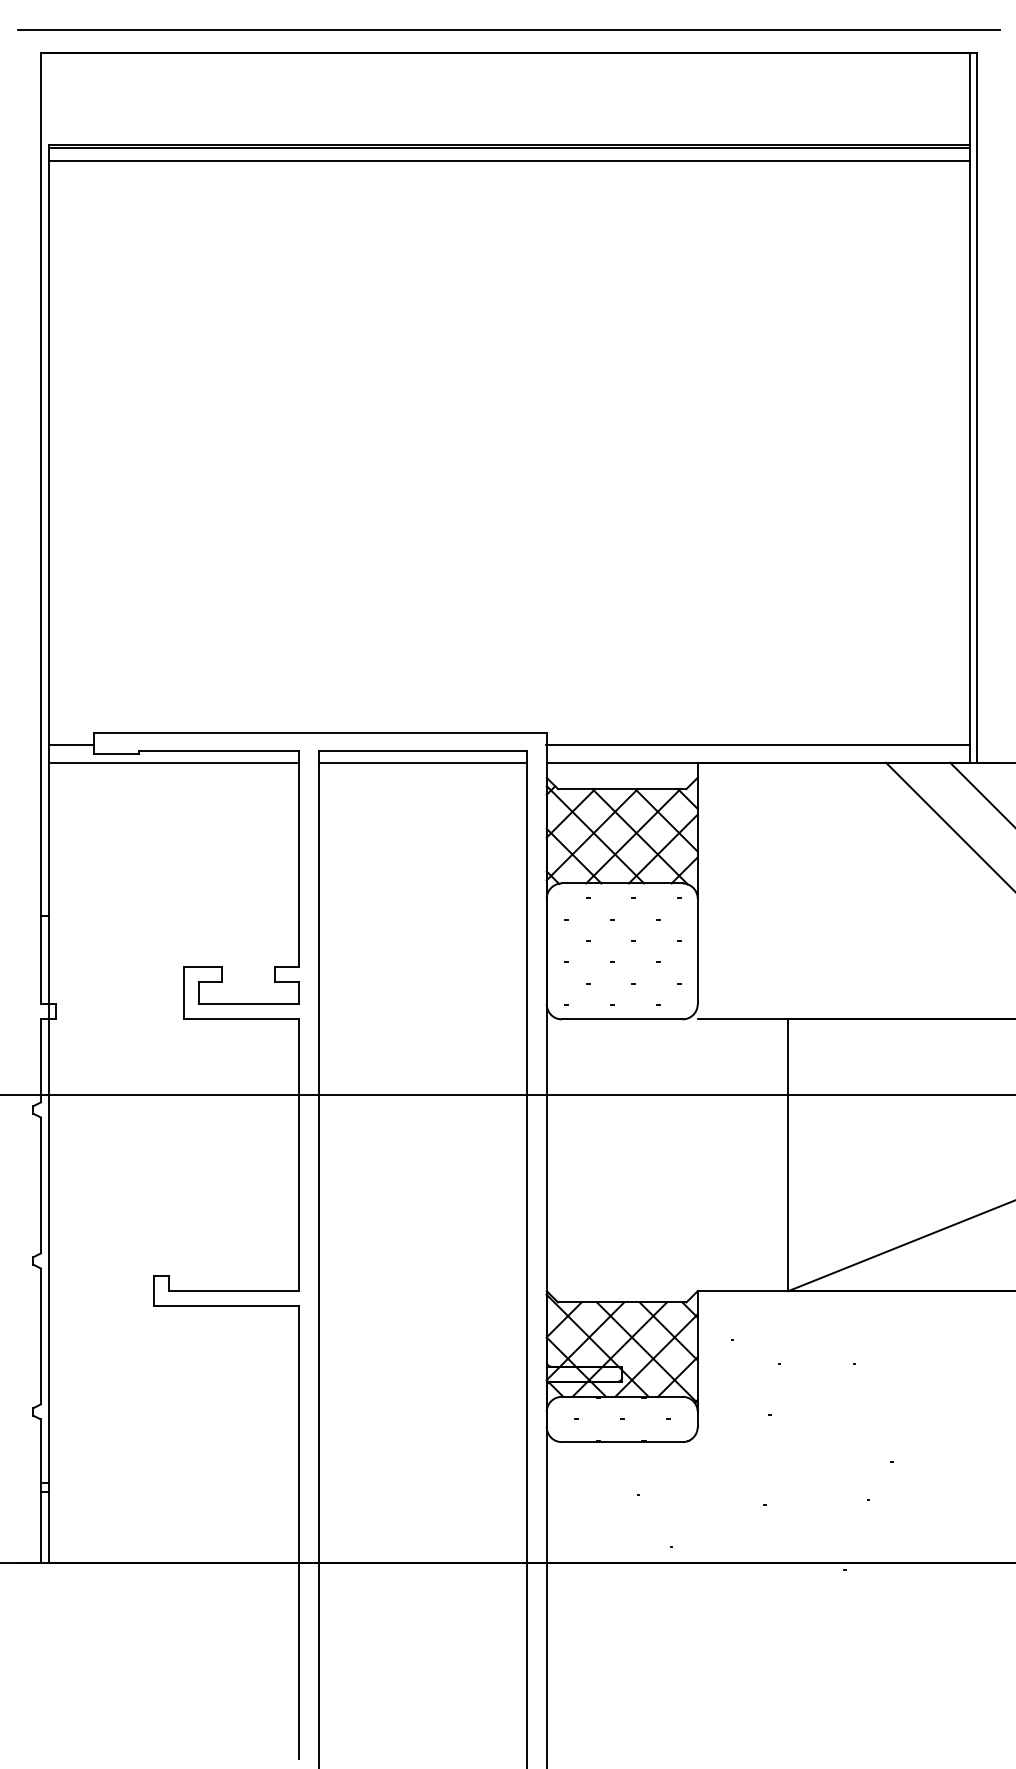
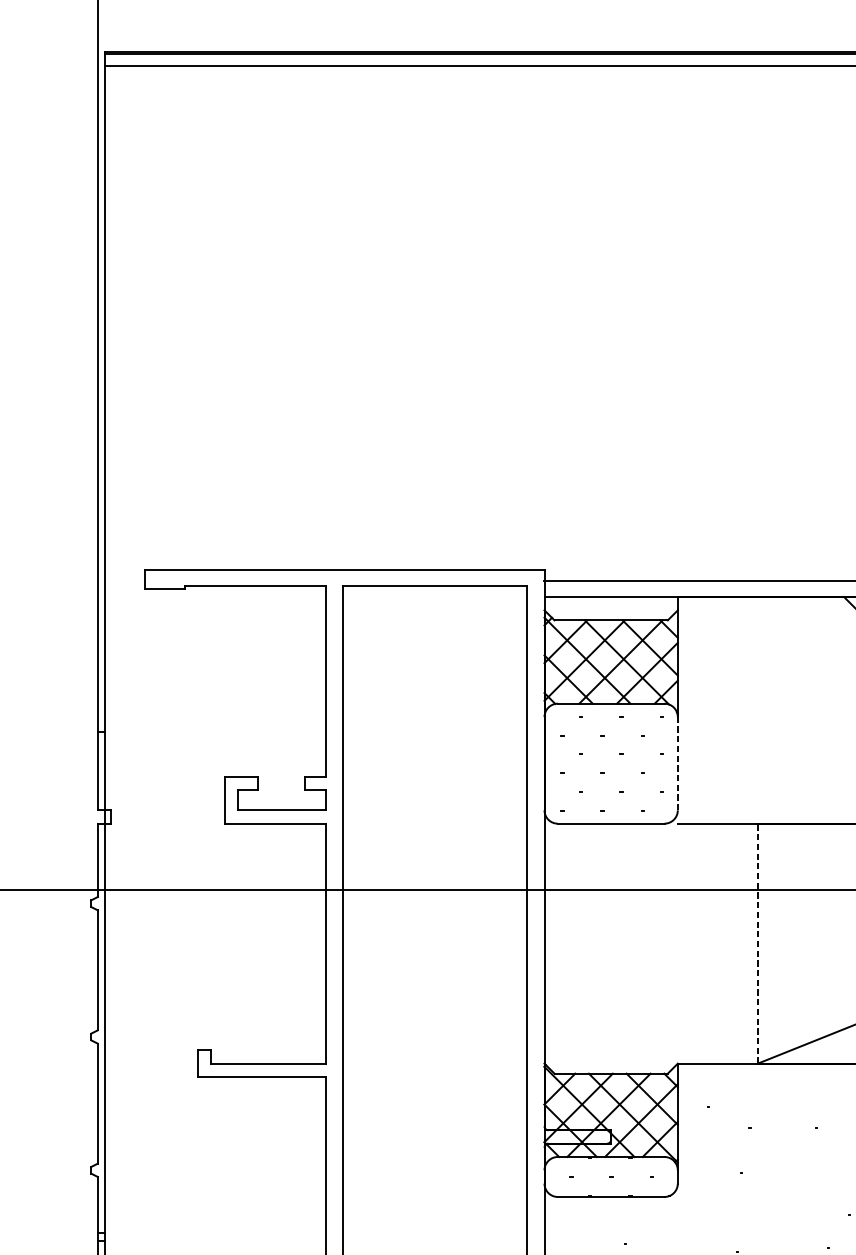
line: (70, 744) -> (123, 580), removed
line: (173, 762) -> (214, 596), removed
line: (422, 762) -> (434, 596), removed
line: (697, 951) -> (677, 763), solid -> dashed
line: (788, 1155) -> (757, 943), solid -> dashed

